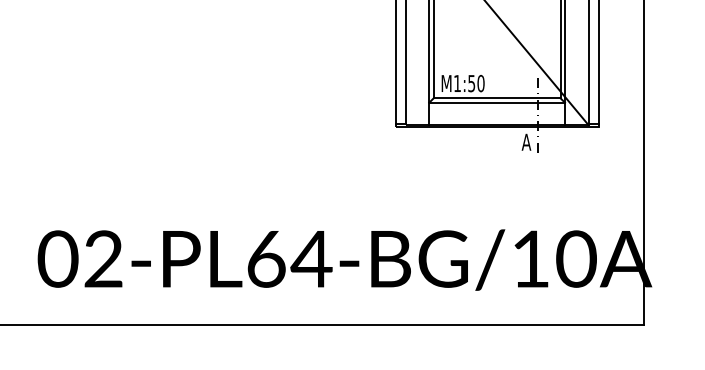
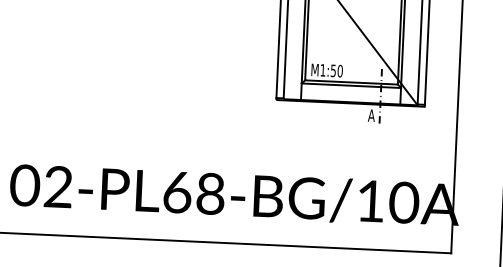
text: (311, 258) -> (210, 193), 02-PL64-BG/10A -> 02-PL68-BG/10A

